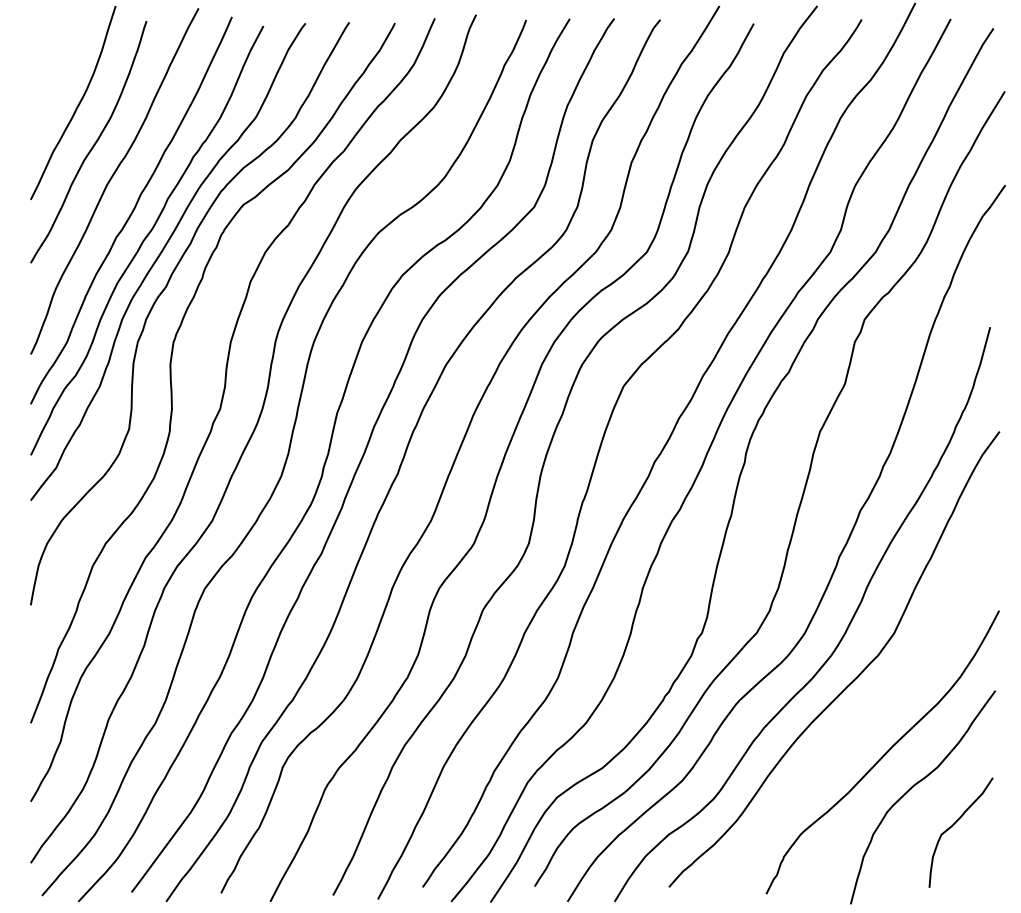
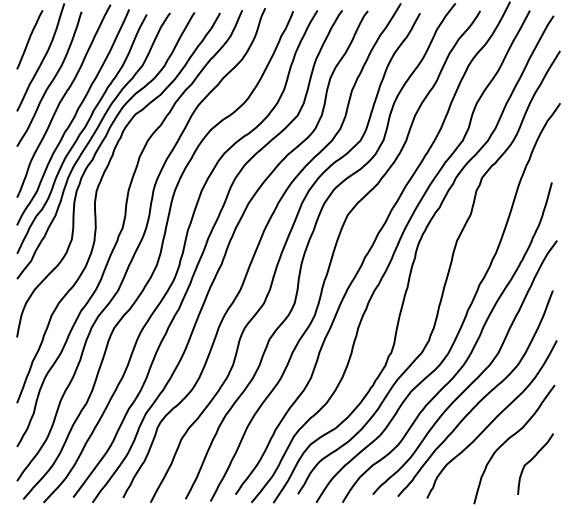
curve: (53, 70) -> (29, 39), added
curve: (863, 714) -> (481, 398), added

